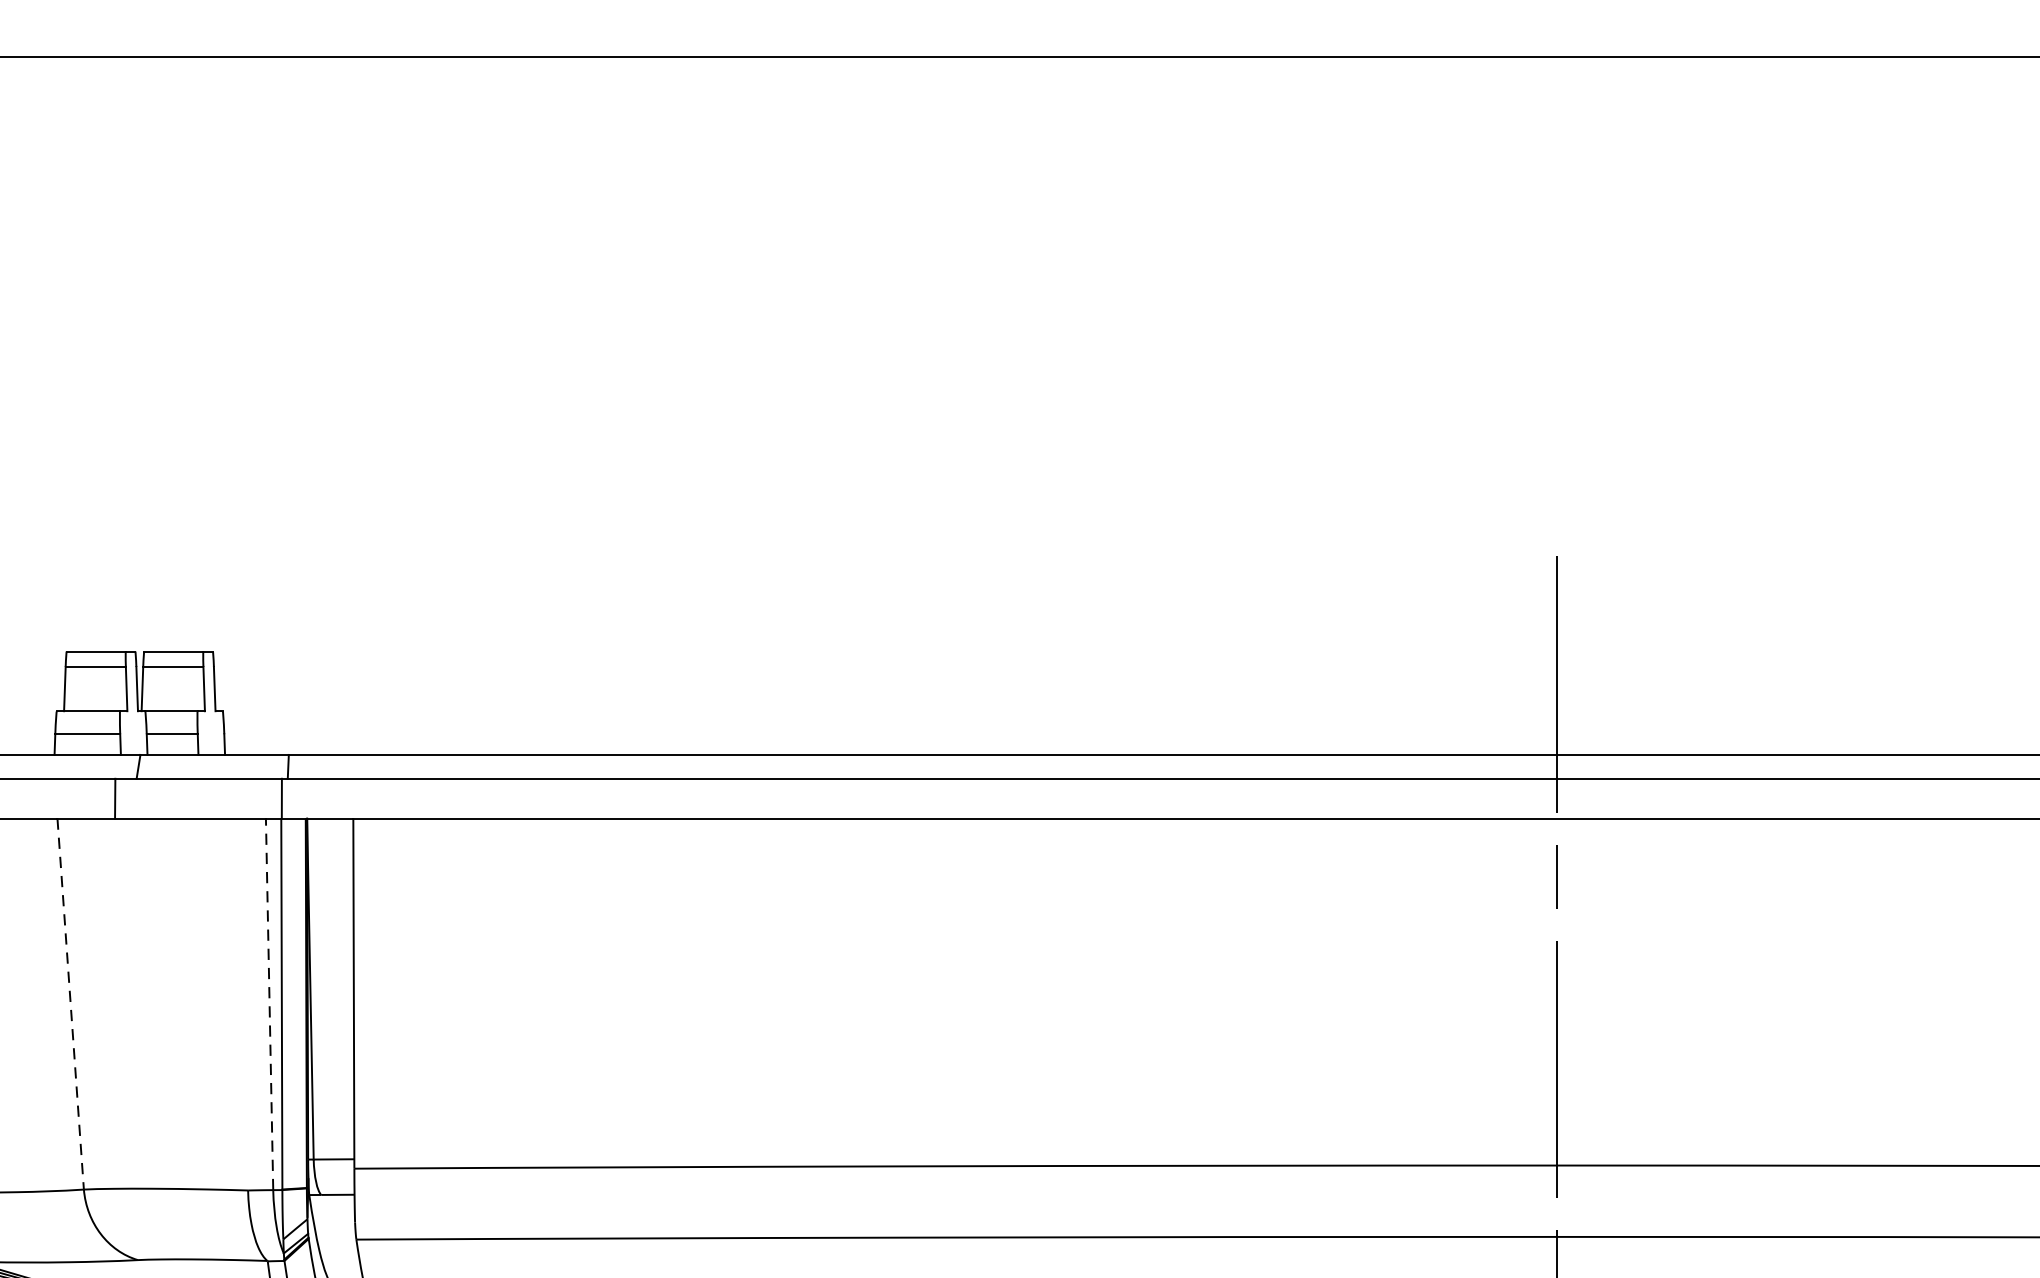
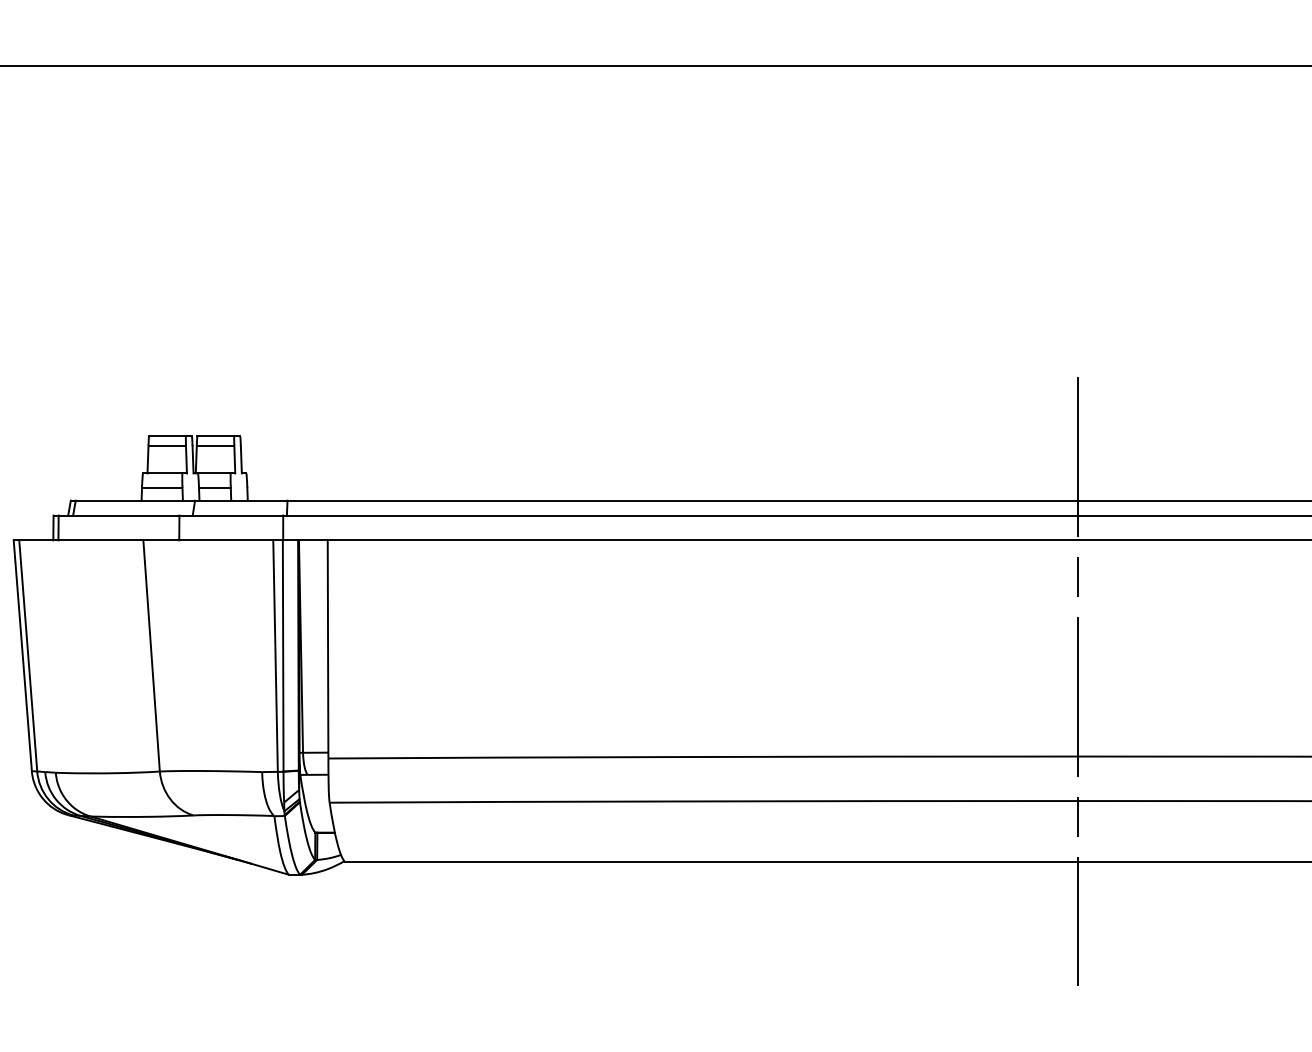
line: (70, 1003) -> (151, 655), dashed -> solid
line: (269, 1004) -> (275, 656), dashed -> solid

